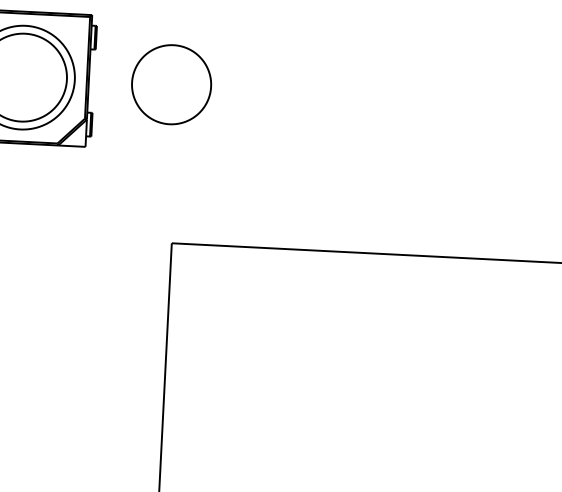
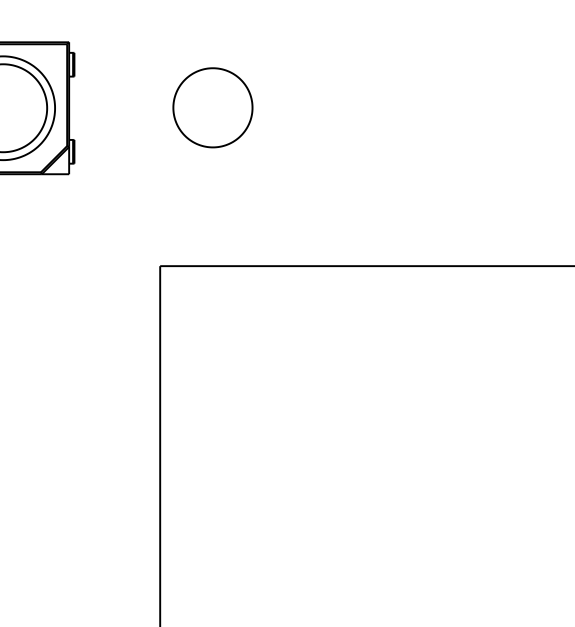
part: (171, 84) -> (212, 107), moved

